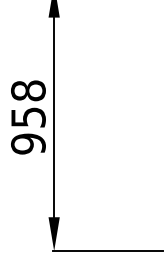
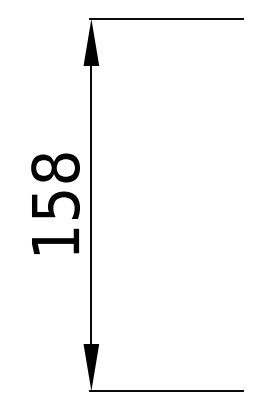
text: (28, 143) -> (55, 241), 958 -> 158

